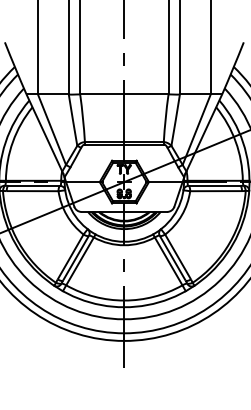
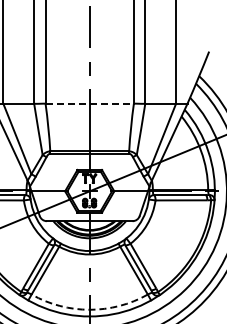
line: (124, 94) -> (89, 103), solid -> dashed
arc: (124, 300) -> (89, 309), solid -> dashed

